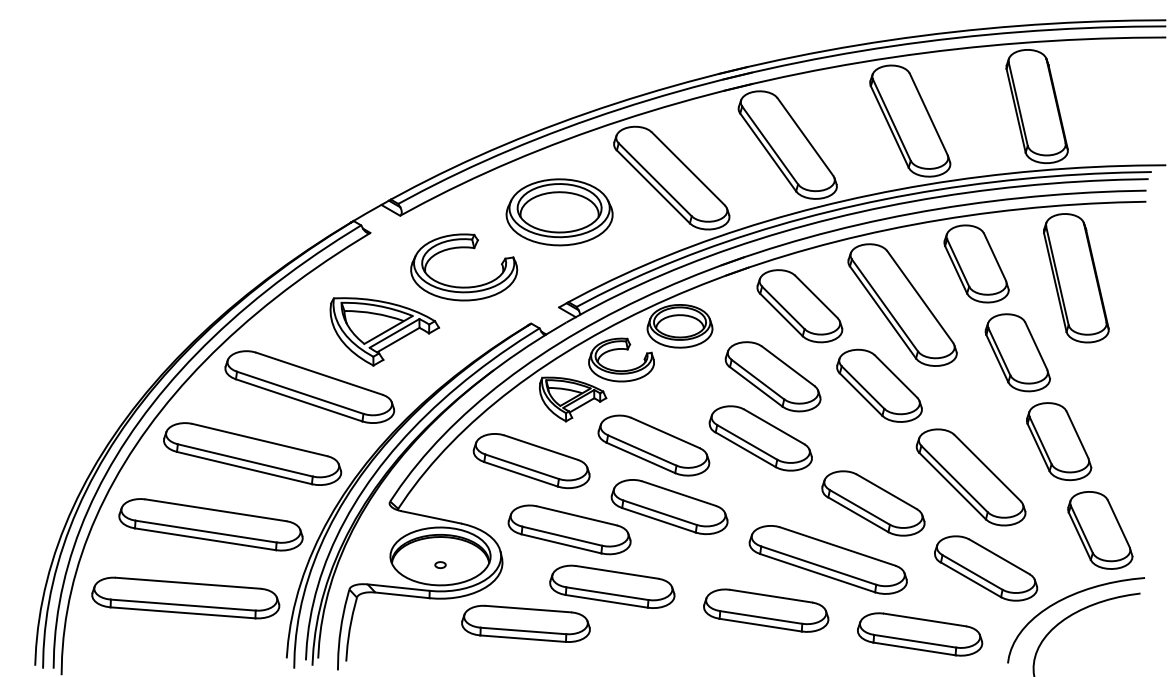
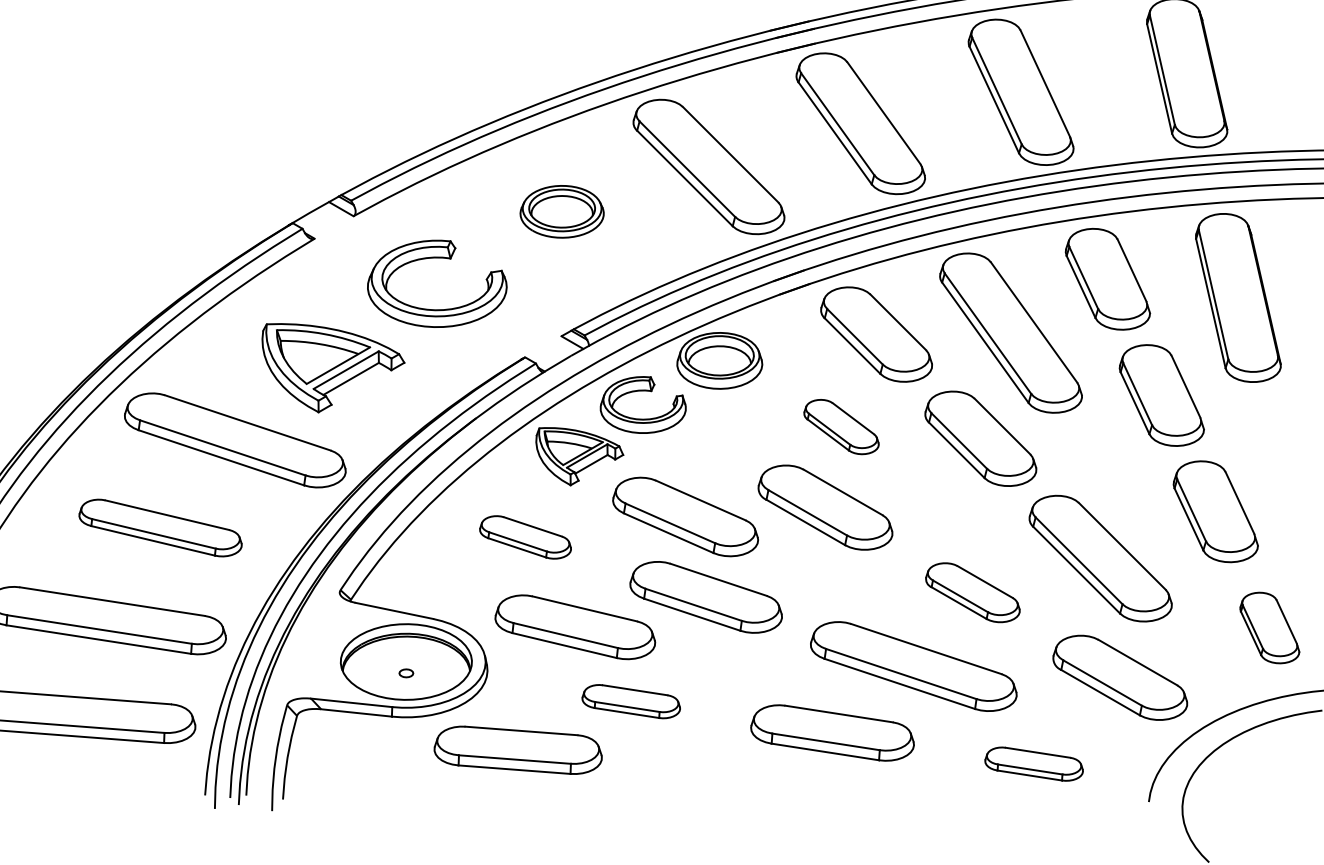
part: (559, 212) -> (562, 211), size x0.6
part: (772, 376) -> (840, 426), size x0.6
part: (252, 453) -> (160, 527), size x0.7
part: (531, 461) -> (525, 537), size x0.6
part: (873, 503) -> (972, 592), size x0.7
part: (1100, 530) -> (1270, 628), size x0.7
part: (612, 586) -> (631, 701), size x0.6
part: (920, 634) -> (1034, 764), size x0.6

